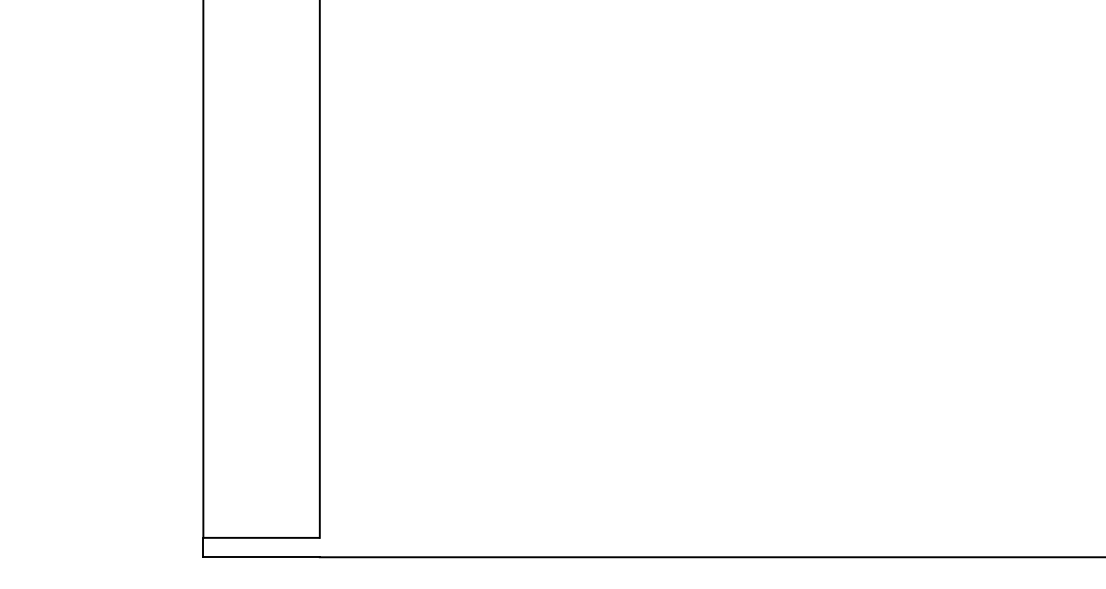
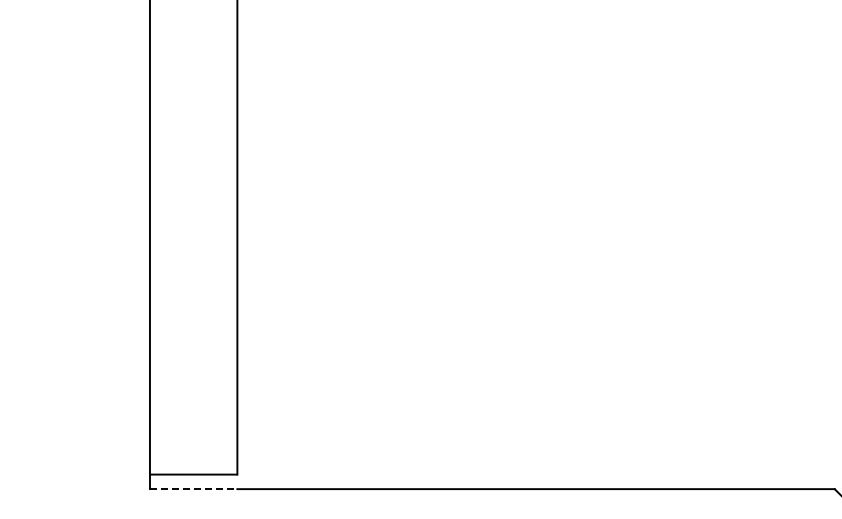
line: (261, 557) -> (193, 489), solid -> dashed

